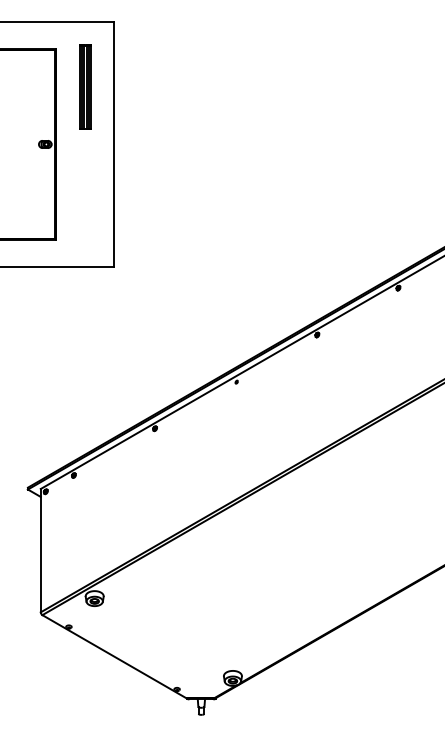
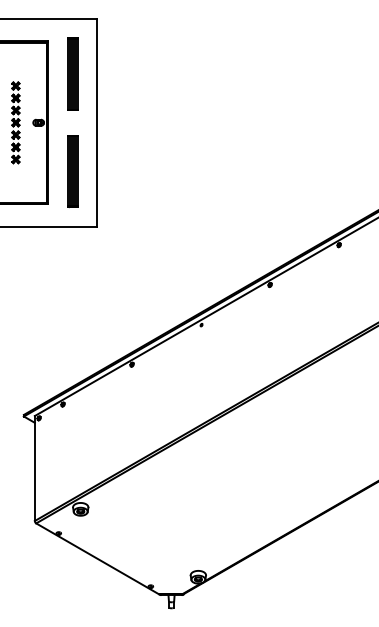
part: (18, 143) -> (15, 122), added
part: (85, 201) -> (72, 171), added

